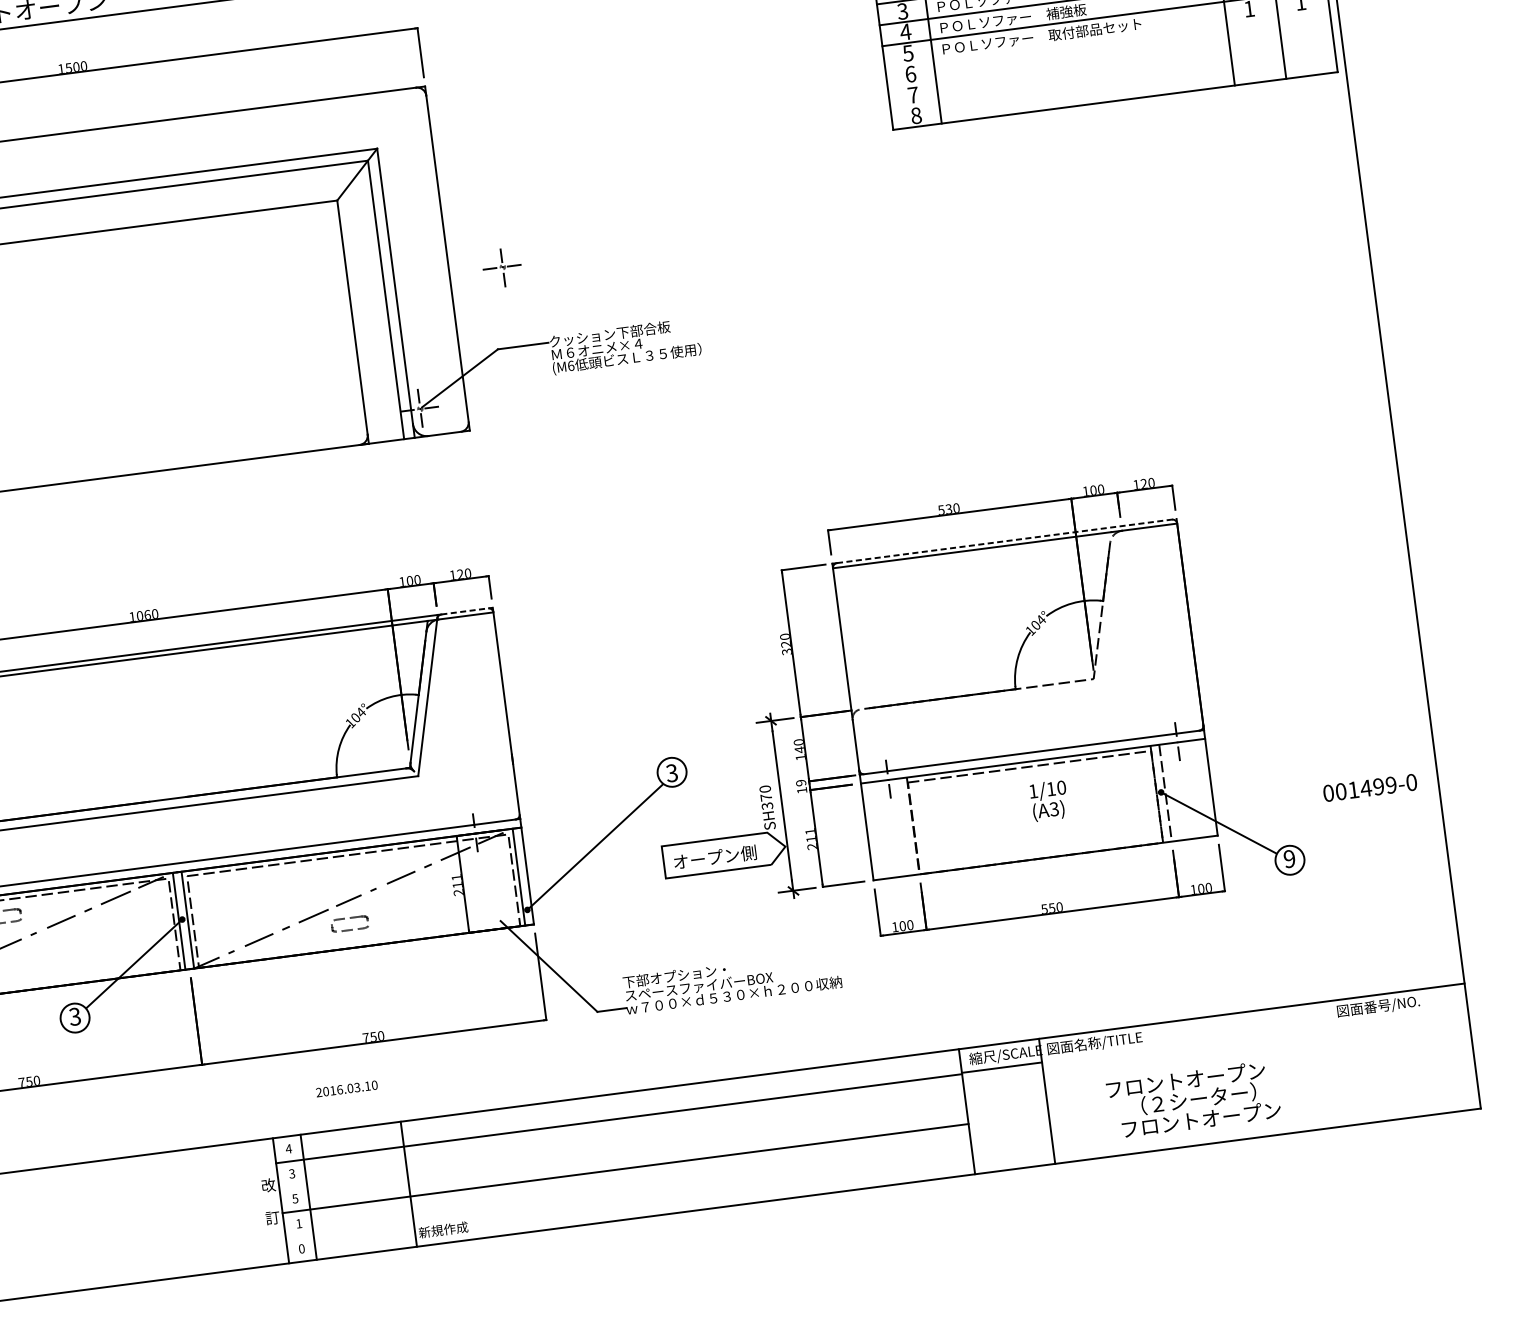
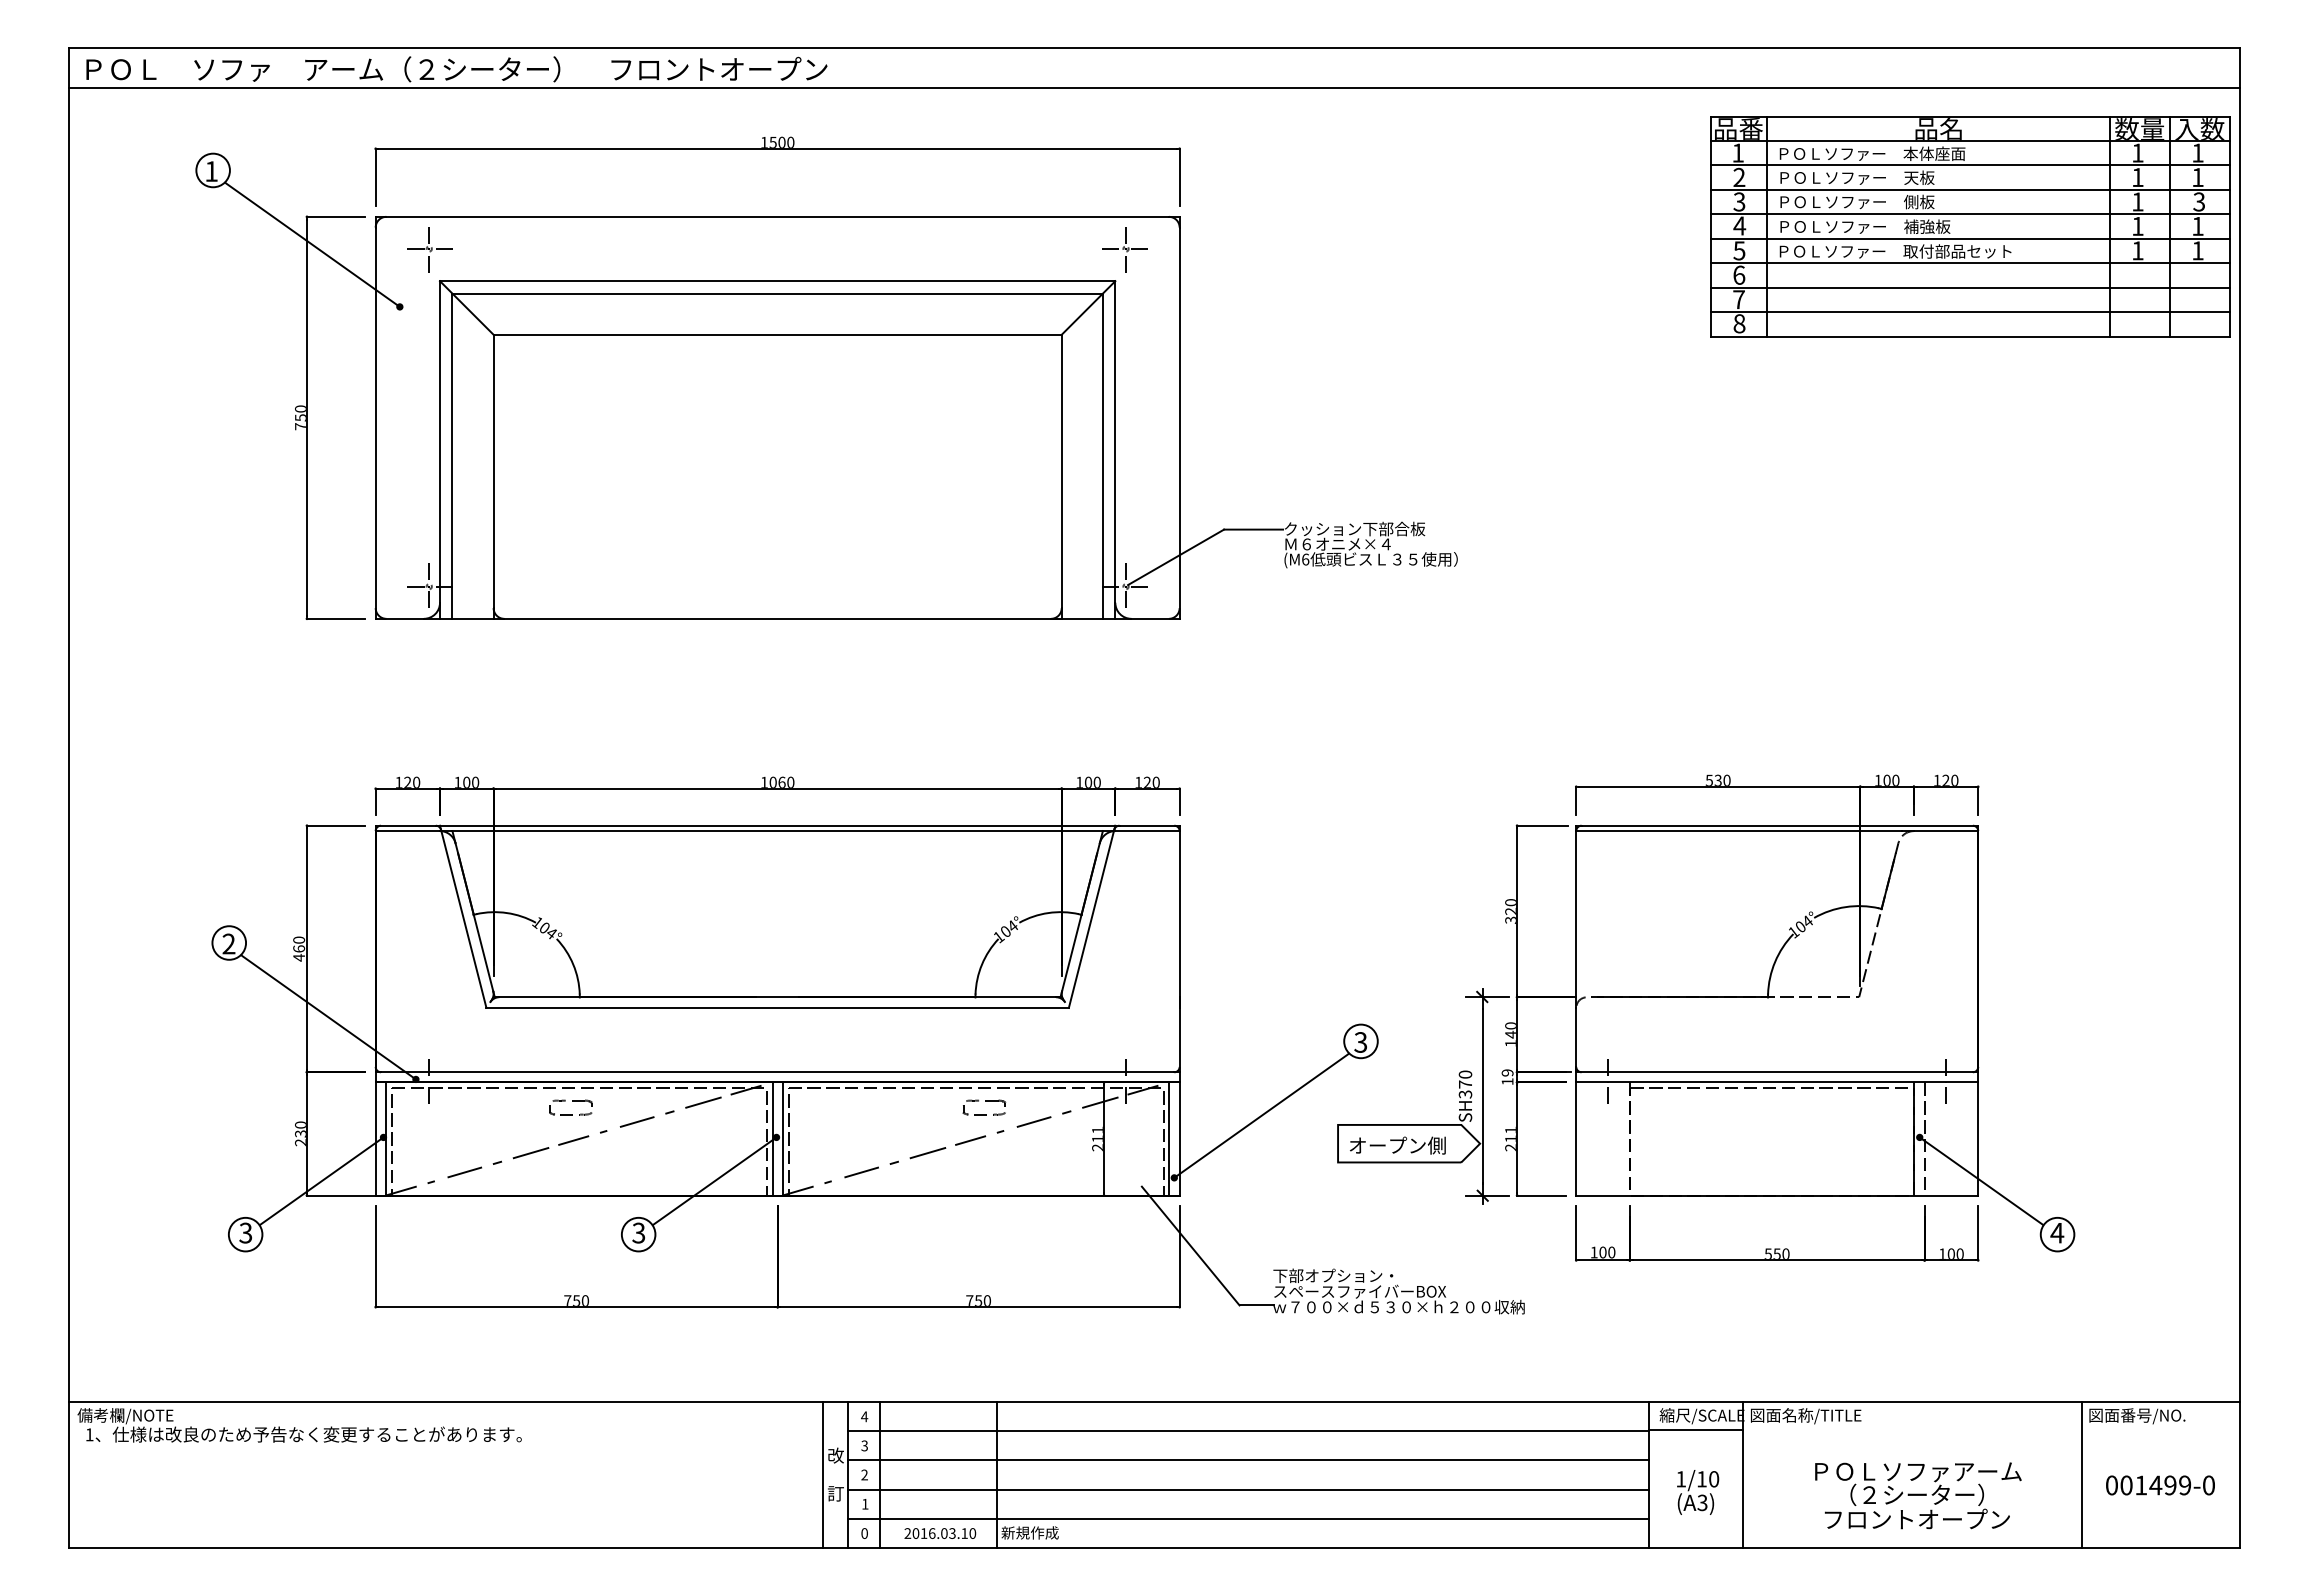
line: (1106, 38) -> (1969, 263), added
line: (1109, 59) -> (1969, 287), added
line: (1112, 80) -> (1969, 312), added
part: (501, 267) -> (1124, 249), moved
line: (1007, 540) -> (1780, 825), dashed -> solid
line: (467, 610) -> (1150, 825), dashed -> solid
text: (1370, 787) -> (2160, 1485), moved
text: (1049, 800) -> (1698, 1492), moved
text: (1289, 858) -> (2057, 1232), 9 -> 4
part: (350, 918) -> (985, 1101), moved
line: (1338, 1063) -> (2082, 1475), added
text: (1195, 1078) -> (1916, 1471), フロントオープン -> ＰＯＬソファアーム
text: (347, 1088) -> (940, 1533), moved
line: (622, 1143) -> (1248, 1460), added
line: (628, 1193) -> (1248, 1518), added
text: (295, 1198) -> (864, 1474), 5 -> 2
line: (260, 1203) -> (823, 1475), added

